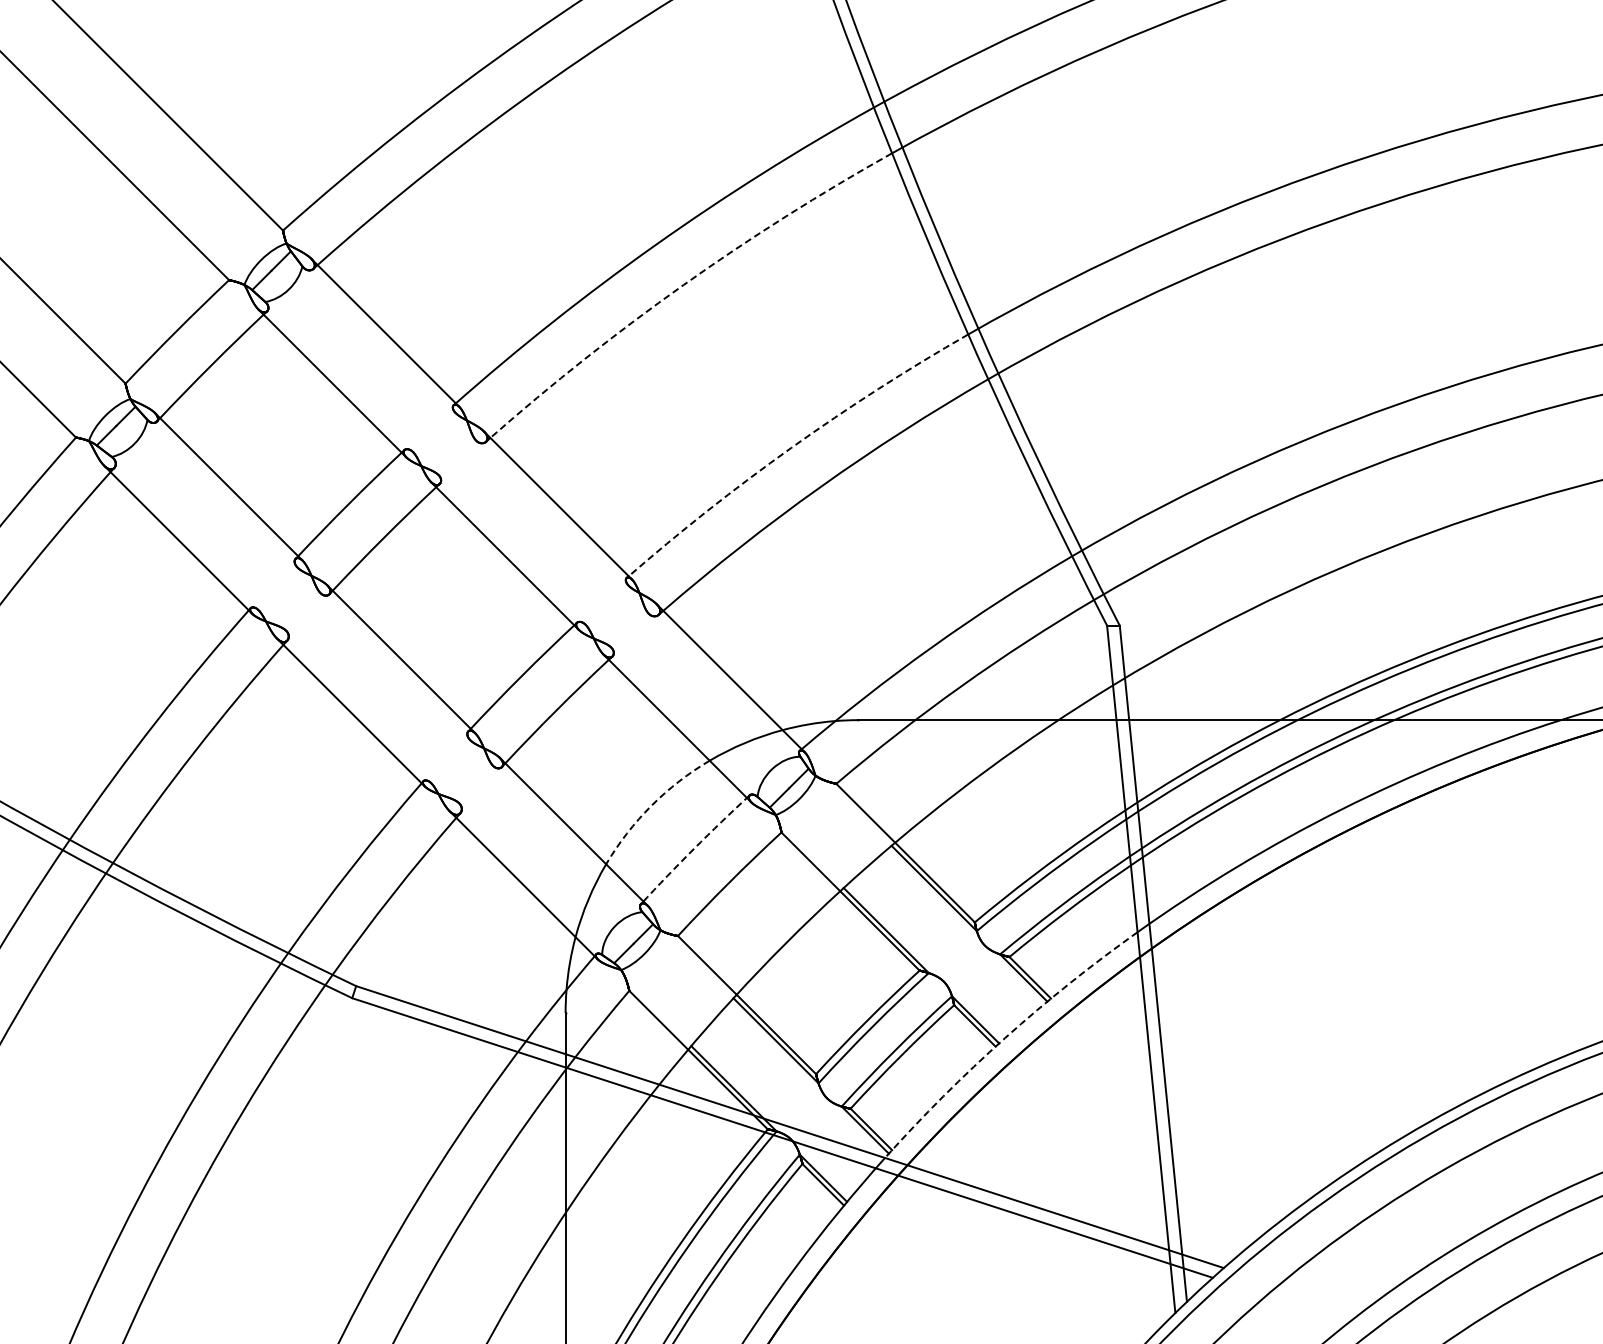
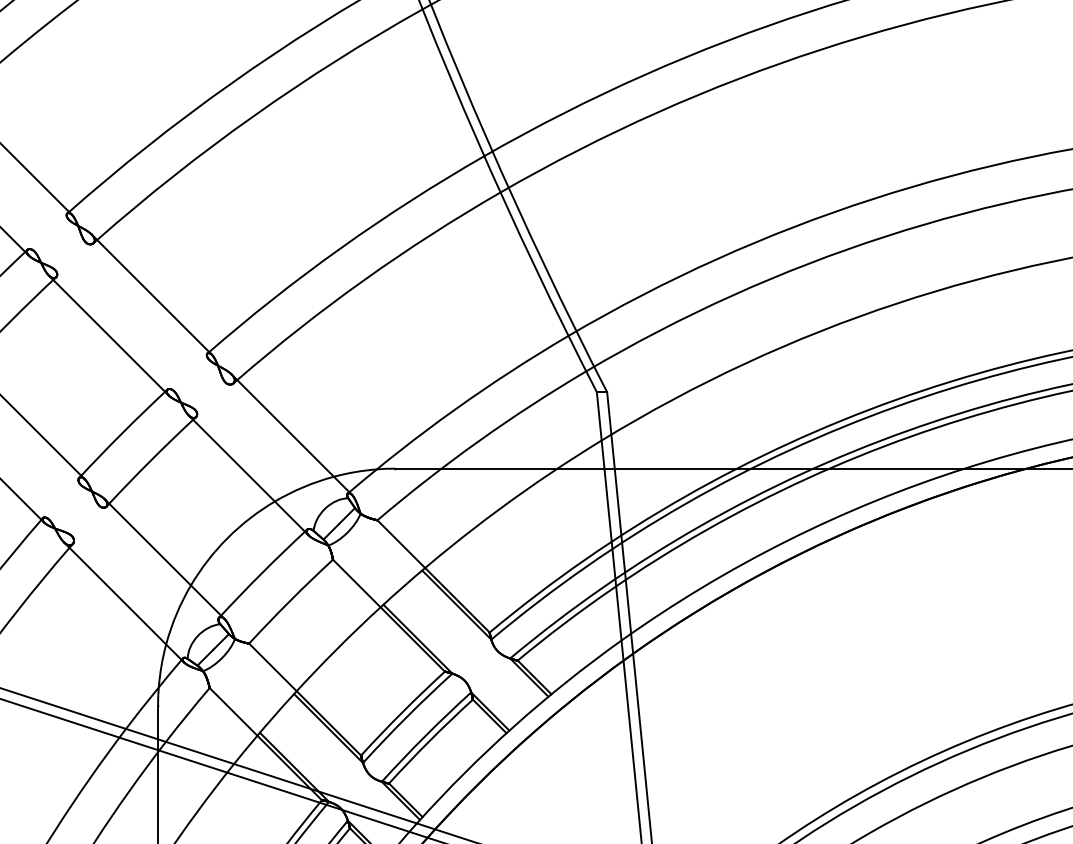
arc: (683, 284) -> (253, 115), dashed -> solid
arc: (791, 447) -> (341, 247), dashed -> solid
arc: (651, 805) -> (227, 537), dashed -> solid
arc: (694, 848) -> (262, 572), dashed -> solid
arc: (1005, 1038) -> (514, 726), dashed -> solid

